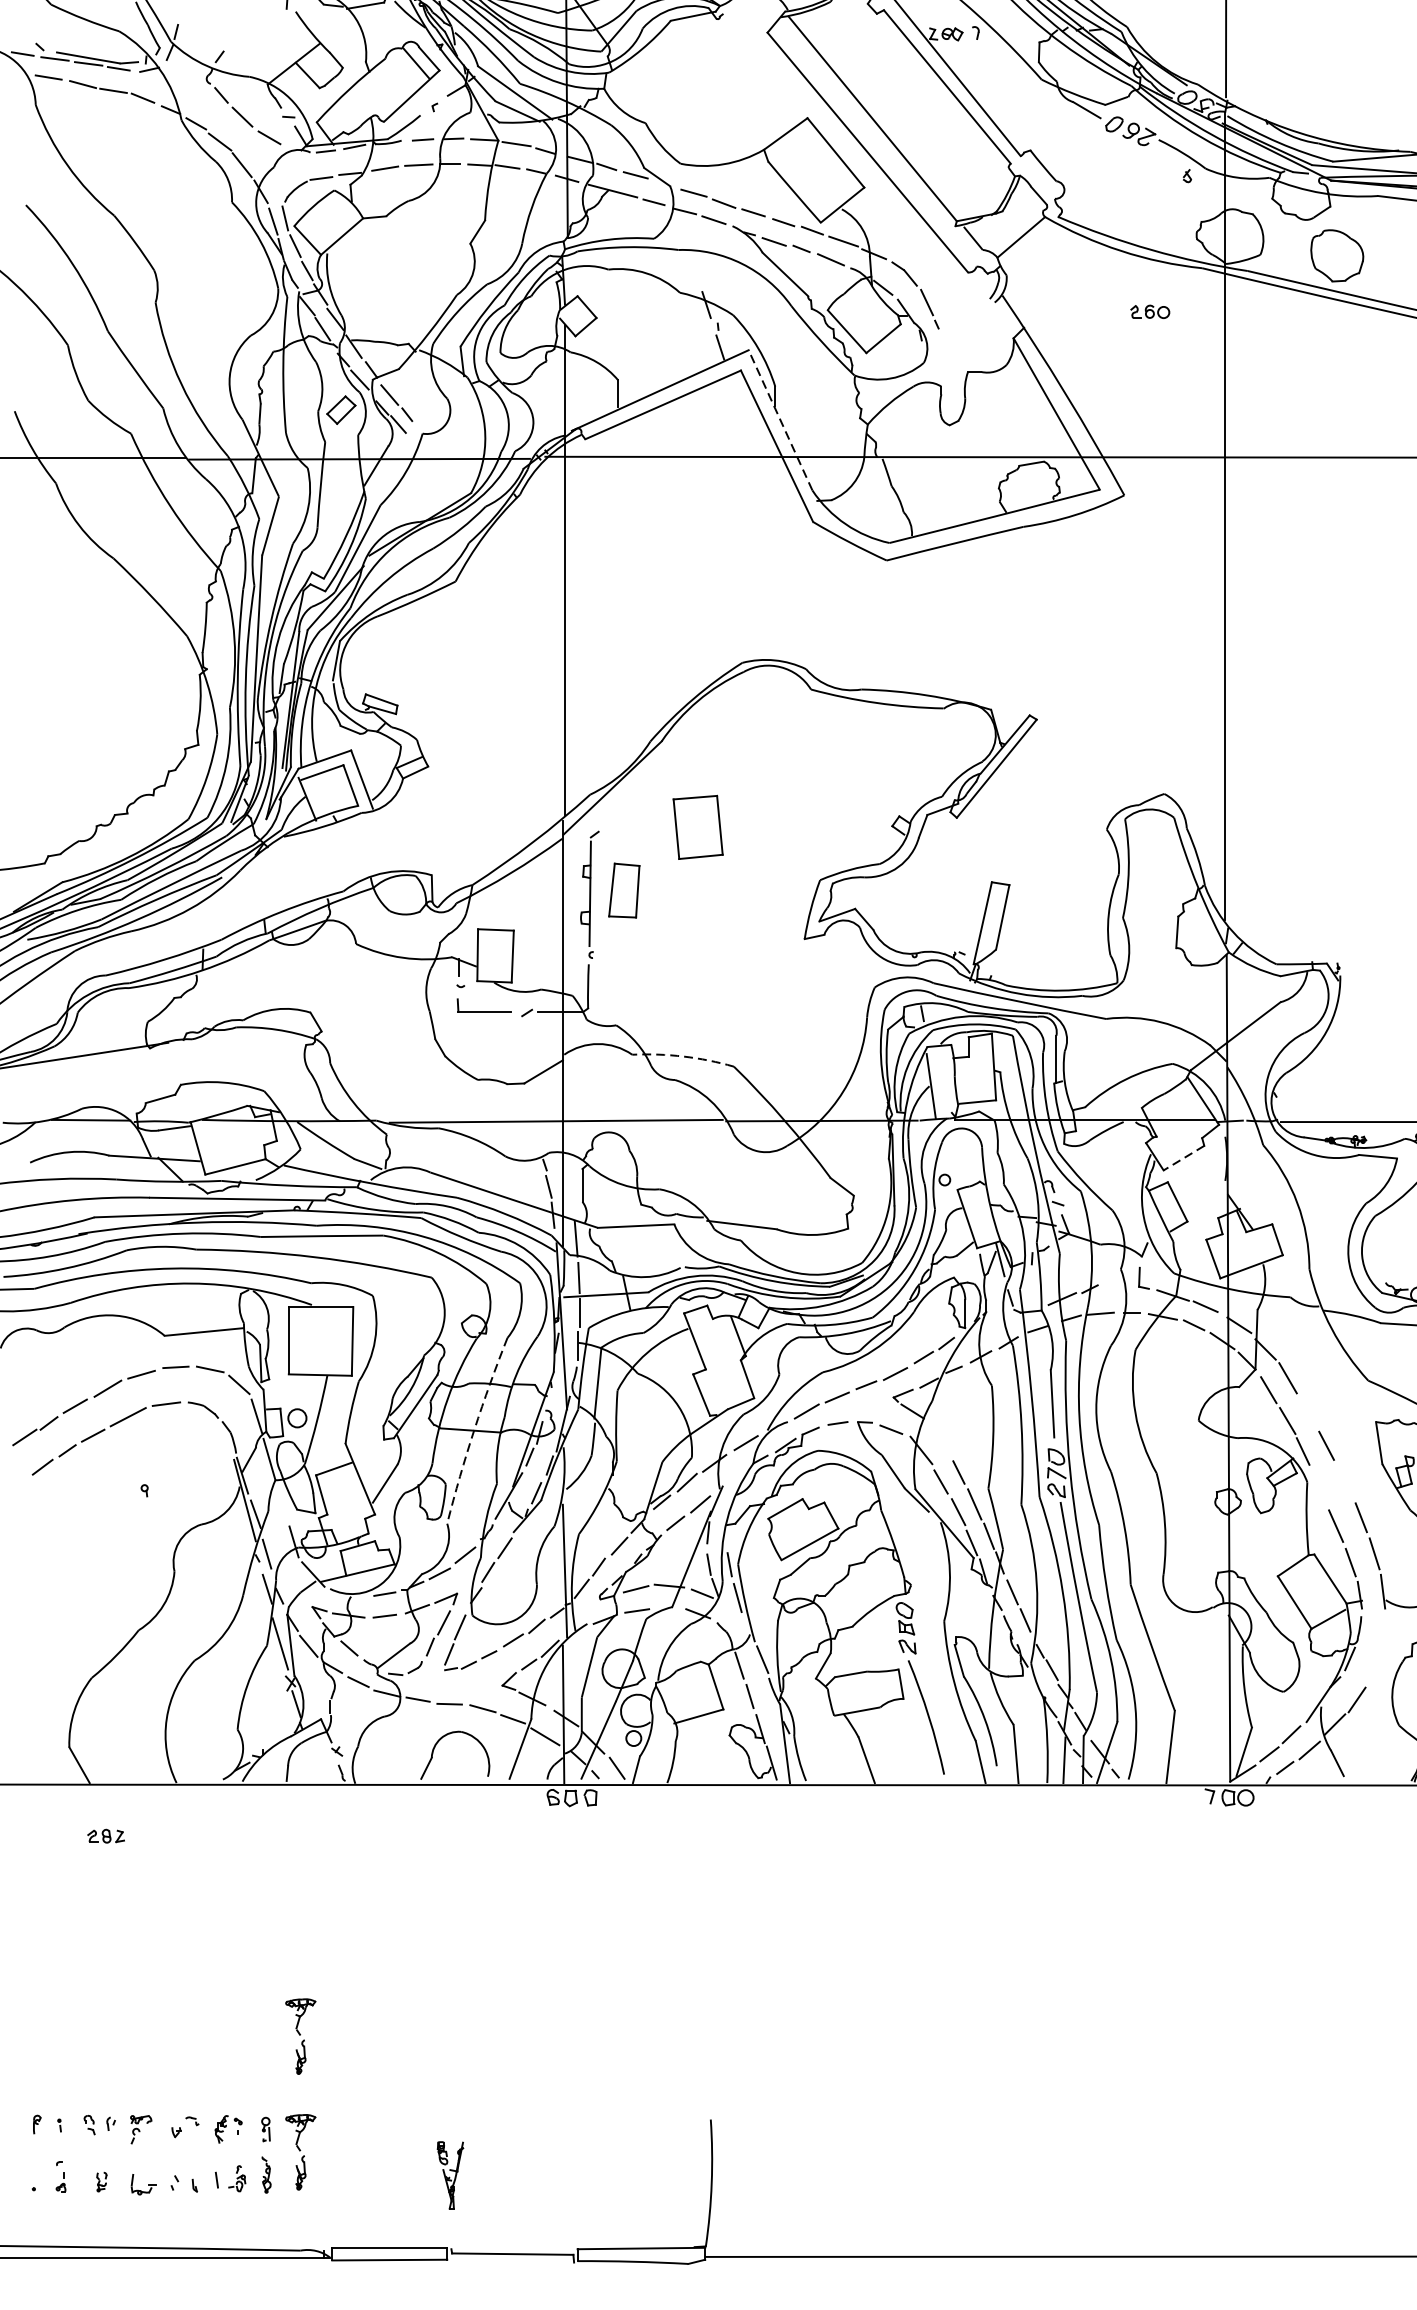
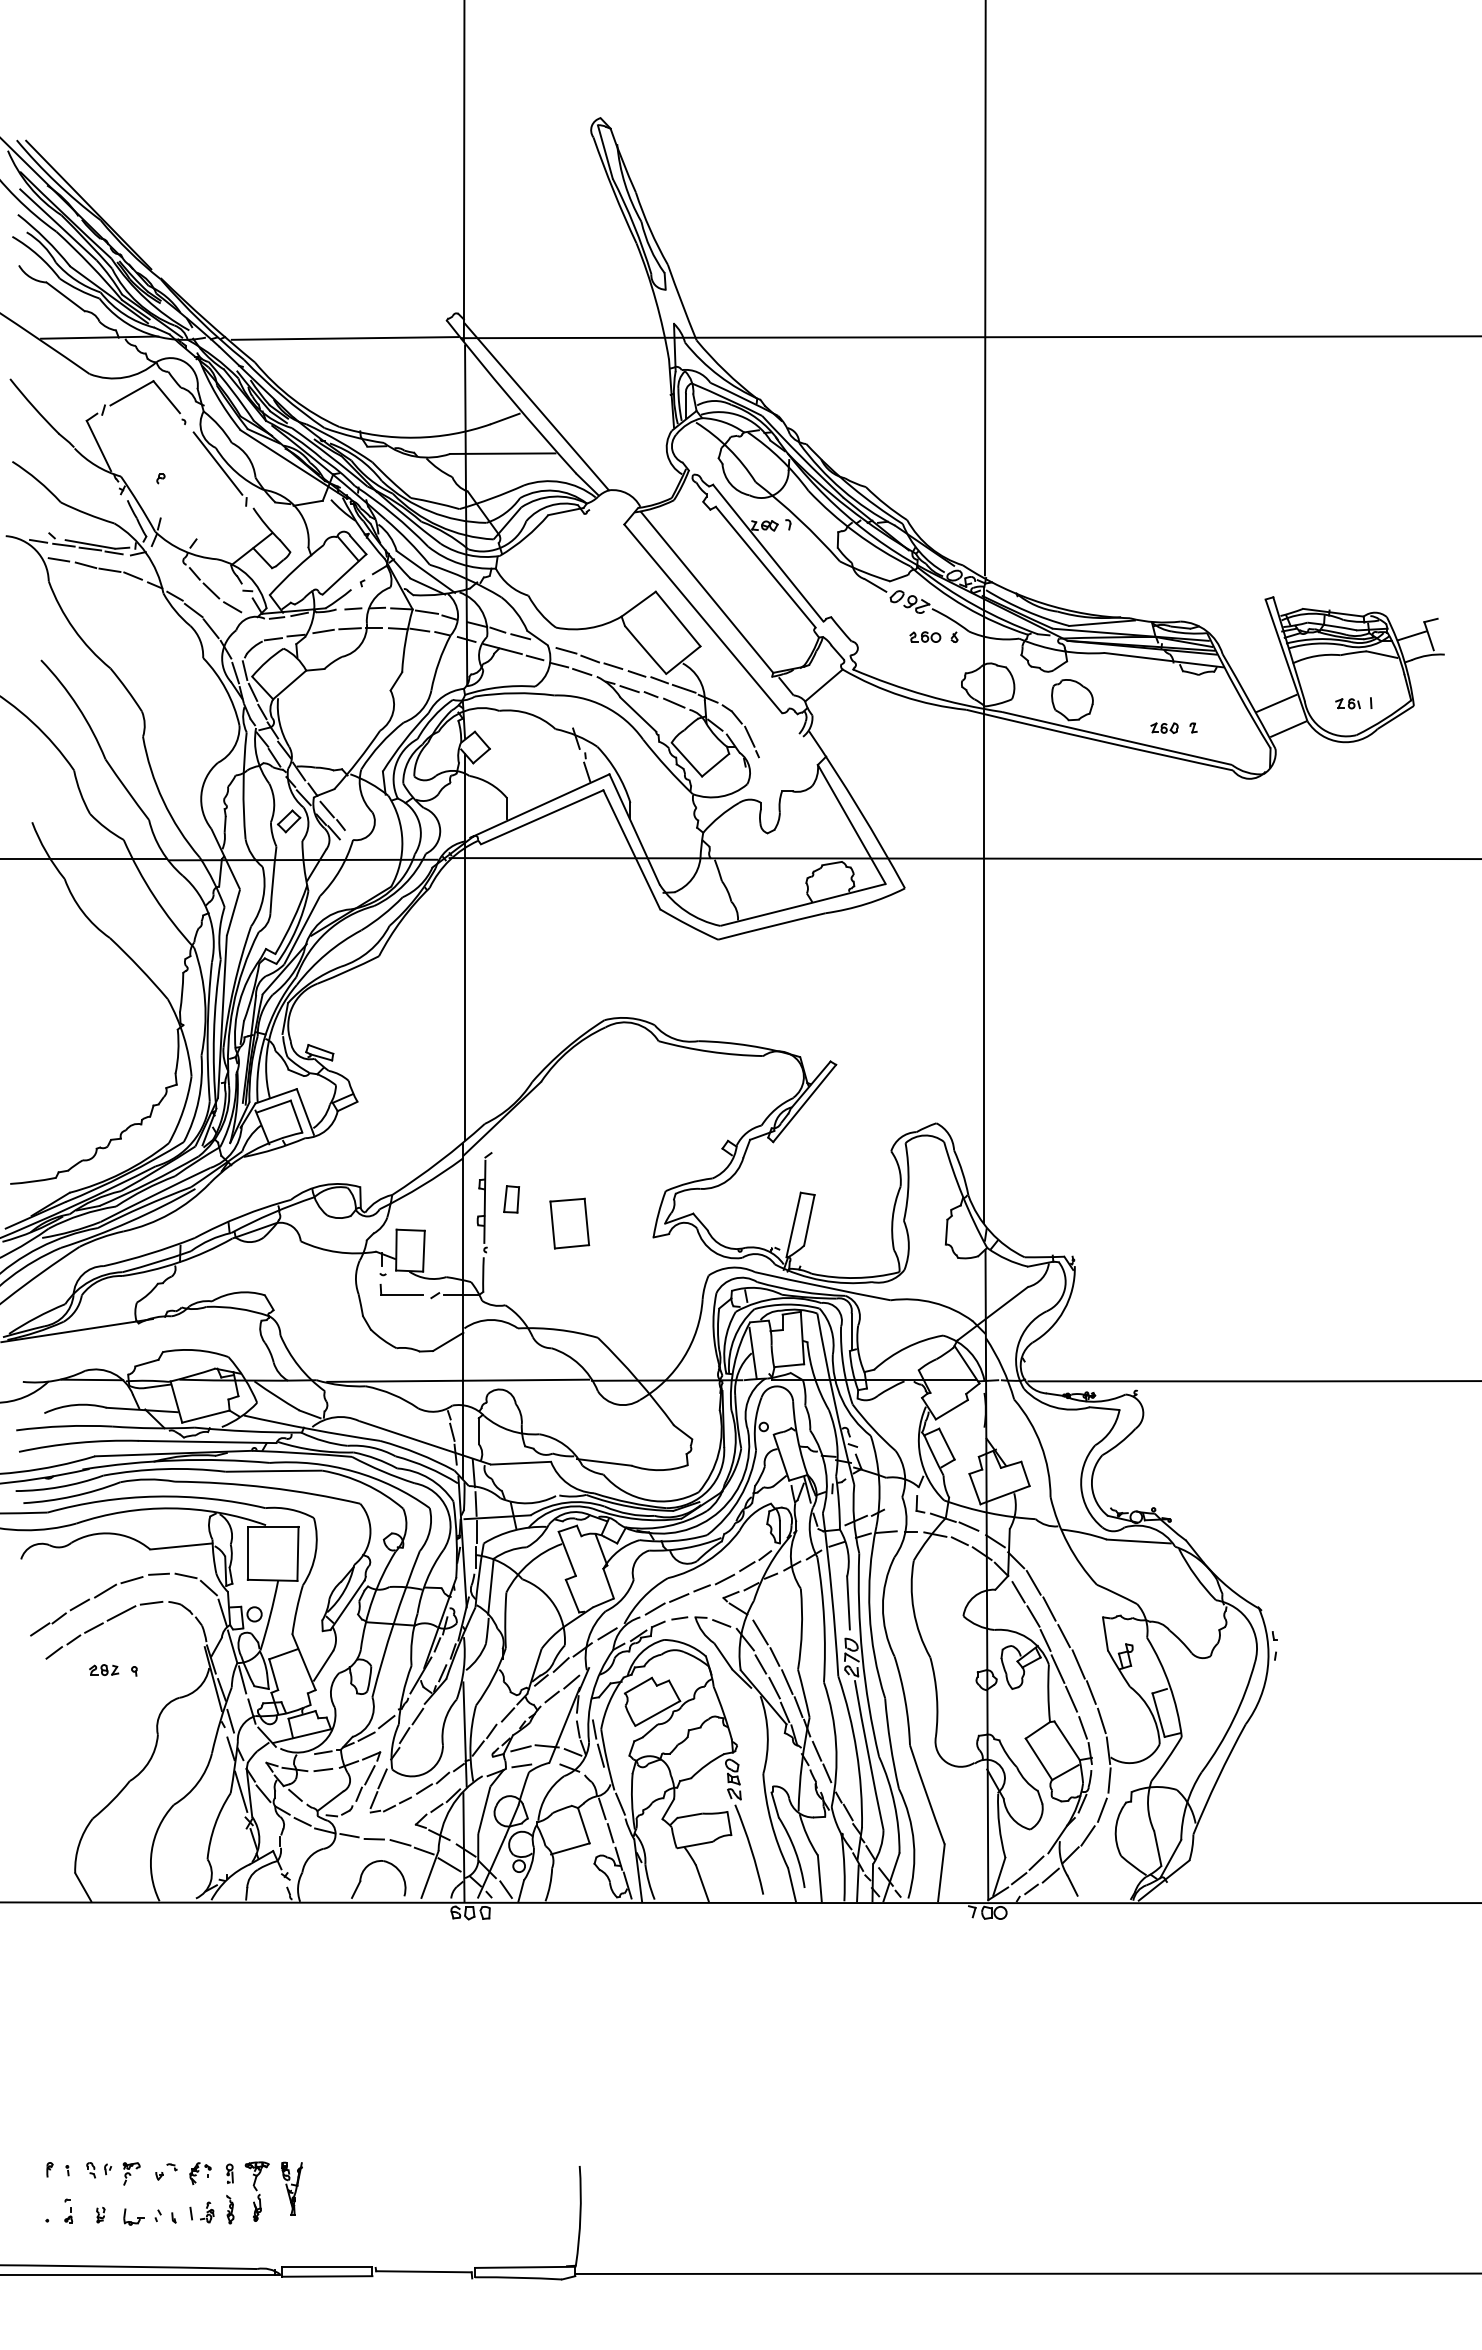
part: (1150, 311) -> (925, 636), moved
line: (780, 420) -> (634, 829), dashed -> solid
part: (697, 827) -> (569, 1223), moved
part: (624, 890) -> (511, 1199), size x0.62
arc: (683, 1056) -> (558, 1329), dashed -> solid
line: (1183, 1157) -> (951, 1409), dashed -> solid
line: (1308, 1410) -> (1049, 1608), added
arc: (474, 1429) -> (393, 1623), dashed -> solid
line: (940, 1441) -> (760, 1632), added
line: (1344, 1482) -> (1078, 1664), added
line: (1318, 1487) -> (1057, 1668), added
line: (282, 1501) -> (242, 1679), added
line: (1384, 1629) -> (1109, 1780), added
line: (1375, 1666) -> (1102, 1809), added
part: (106, 1835) -> (104, 1669), moved
part: (299, 2036) -> (256, 2100), removed
part: (449, 2174) -> (291, 2188), moved

